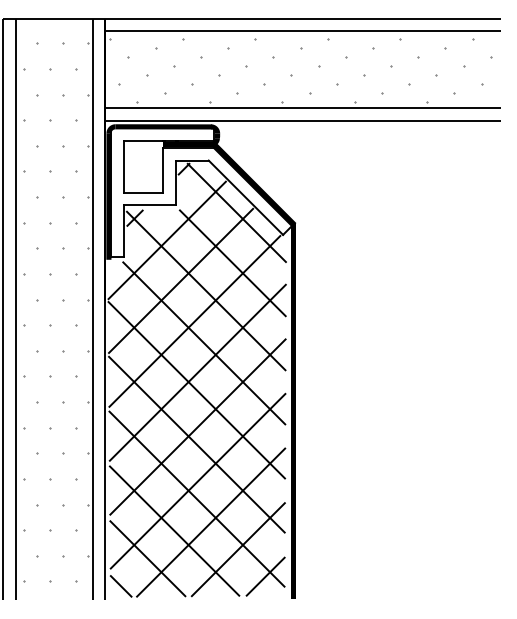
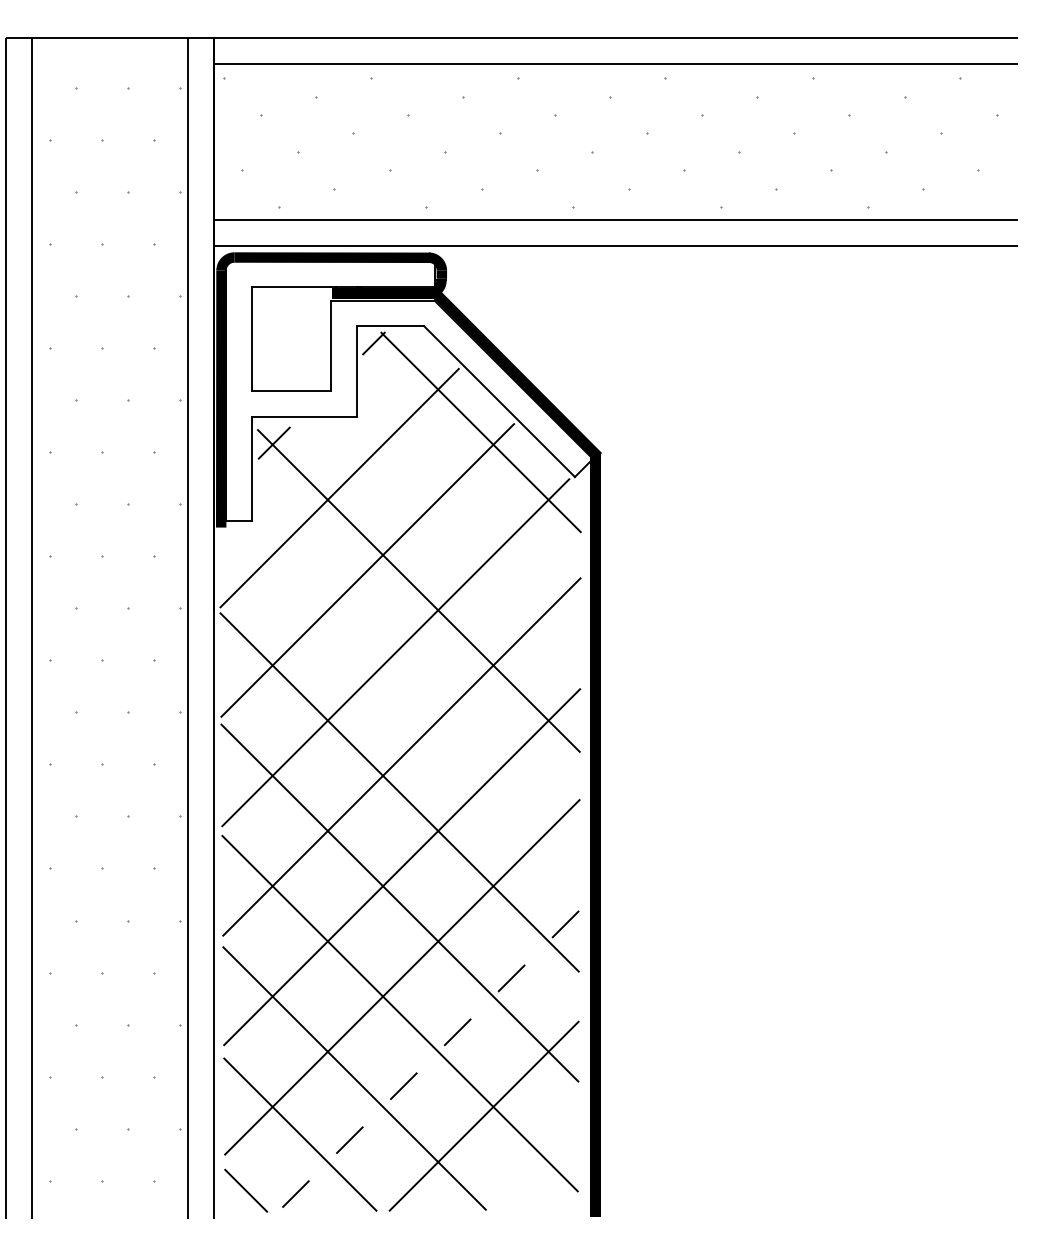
line: (232, 263) -> (472, 535), removed
line: (204, 343) -> (415, 697), removed
line: (211, 522) -> (429, 1061), solid -> dashed
line: (265, 576) -> (539, 1170), removed

